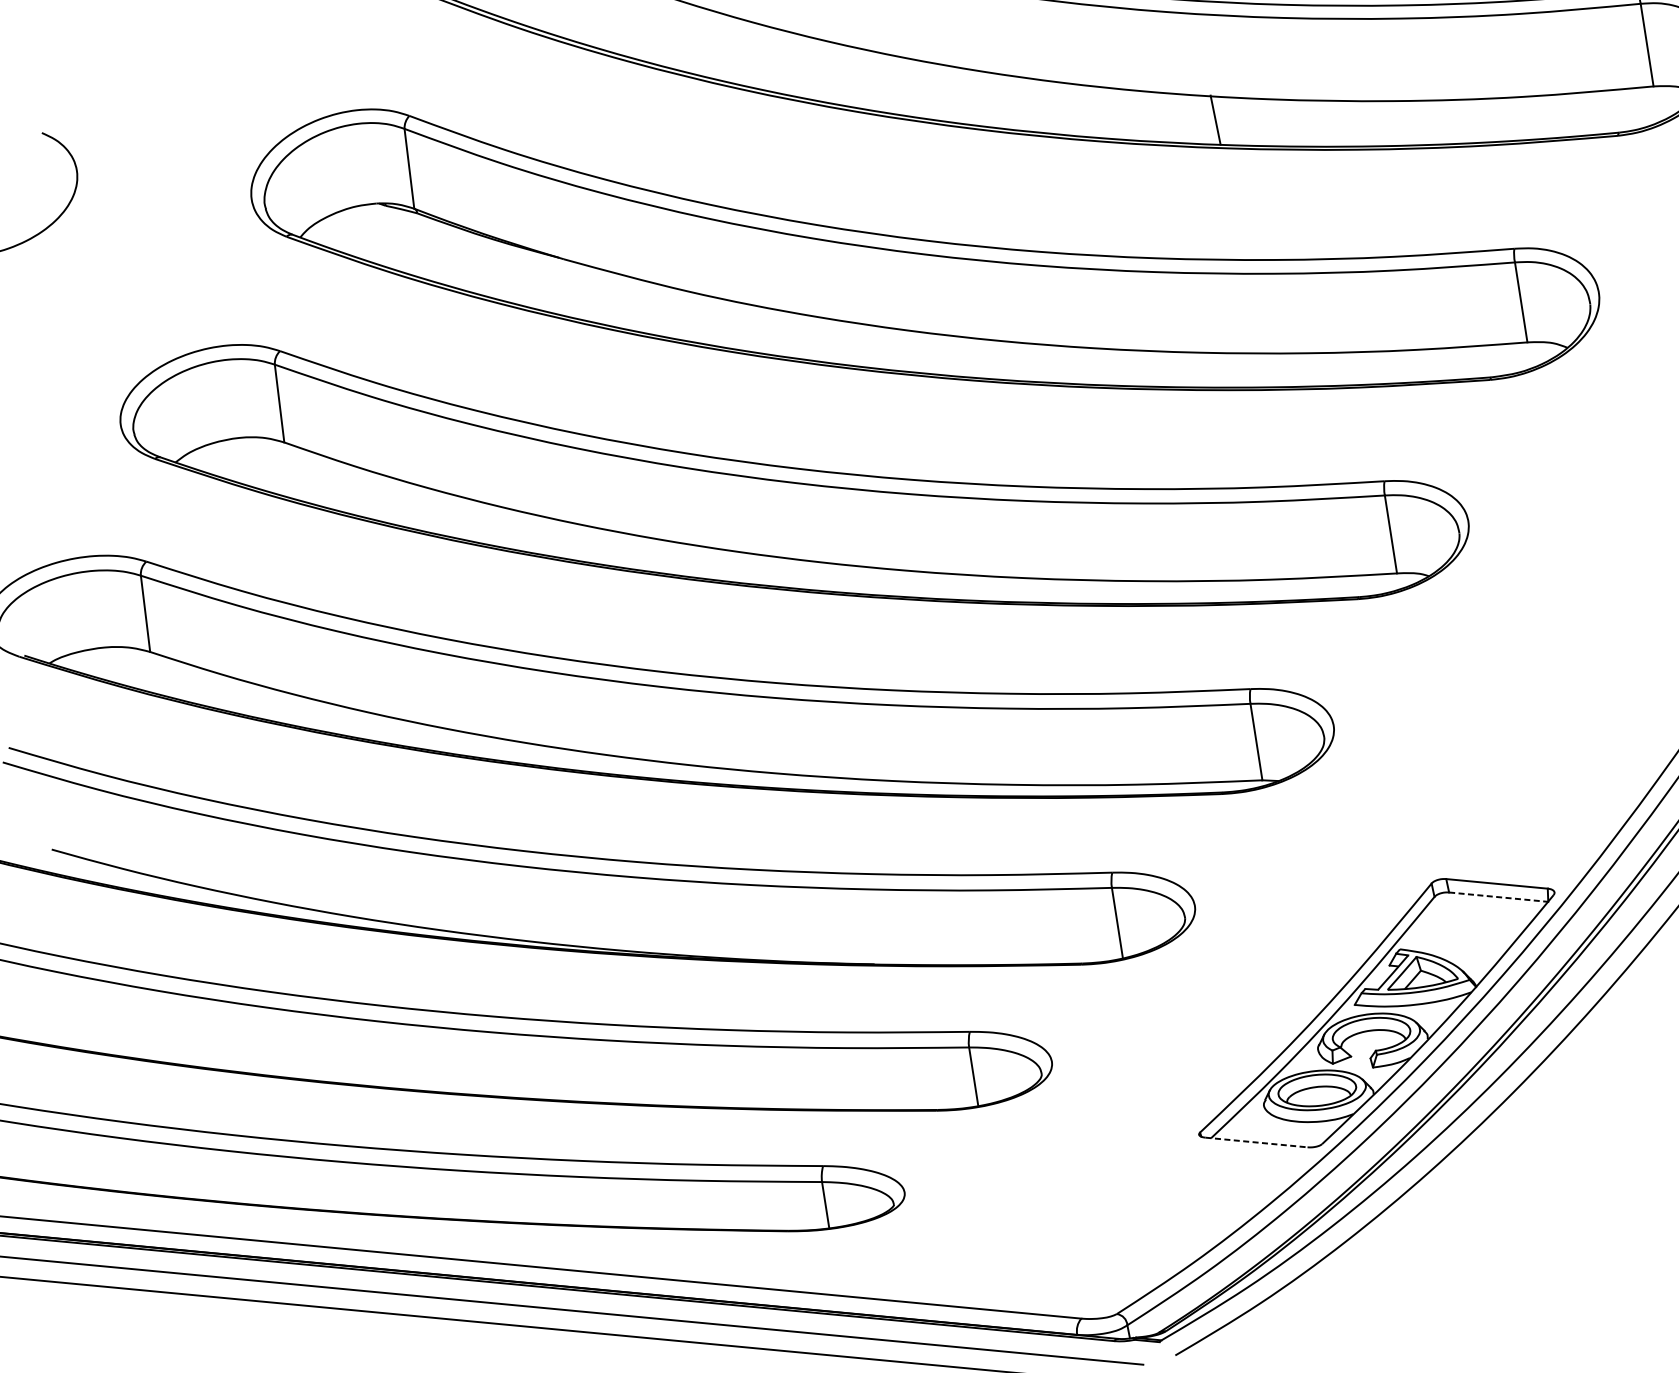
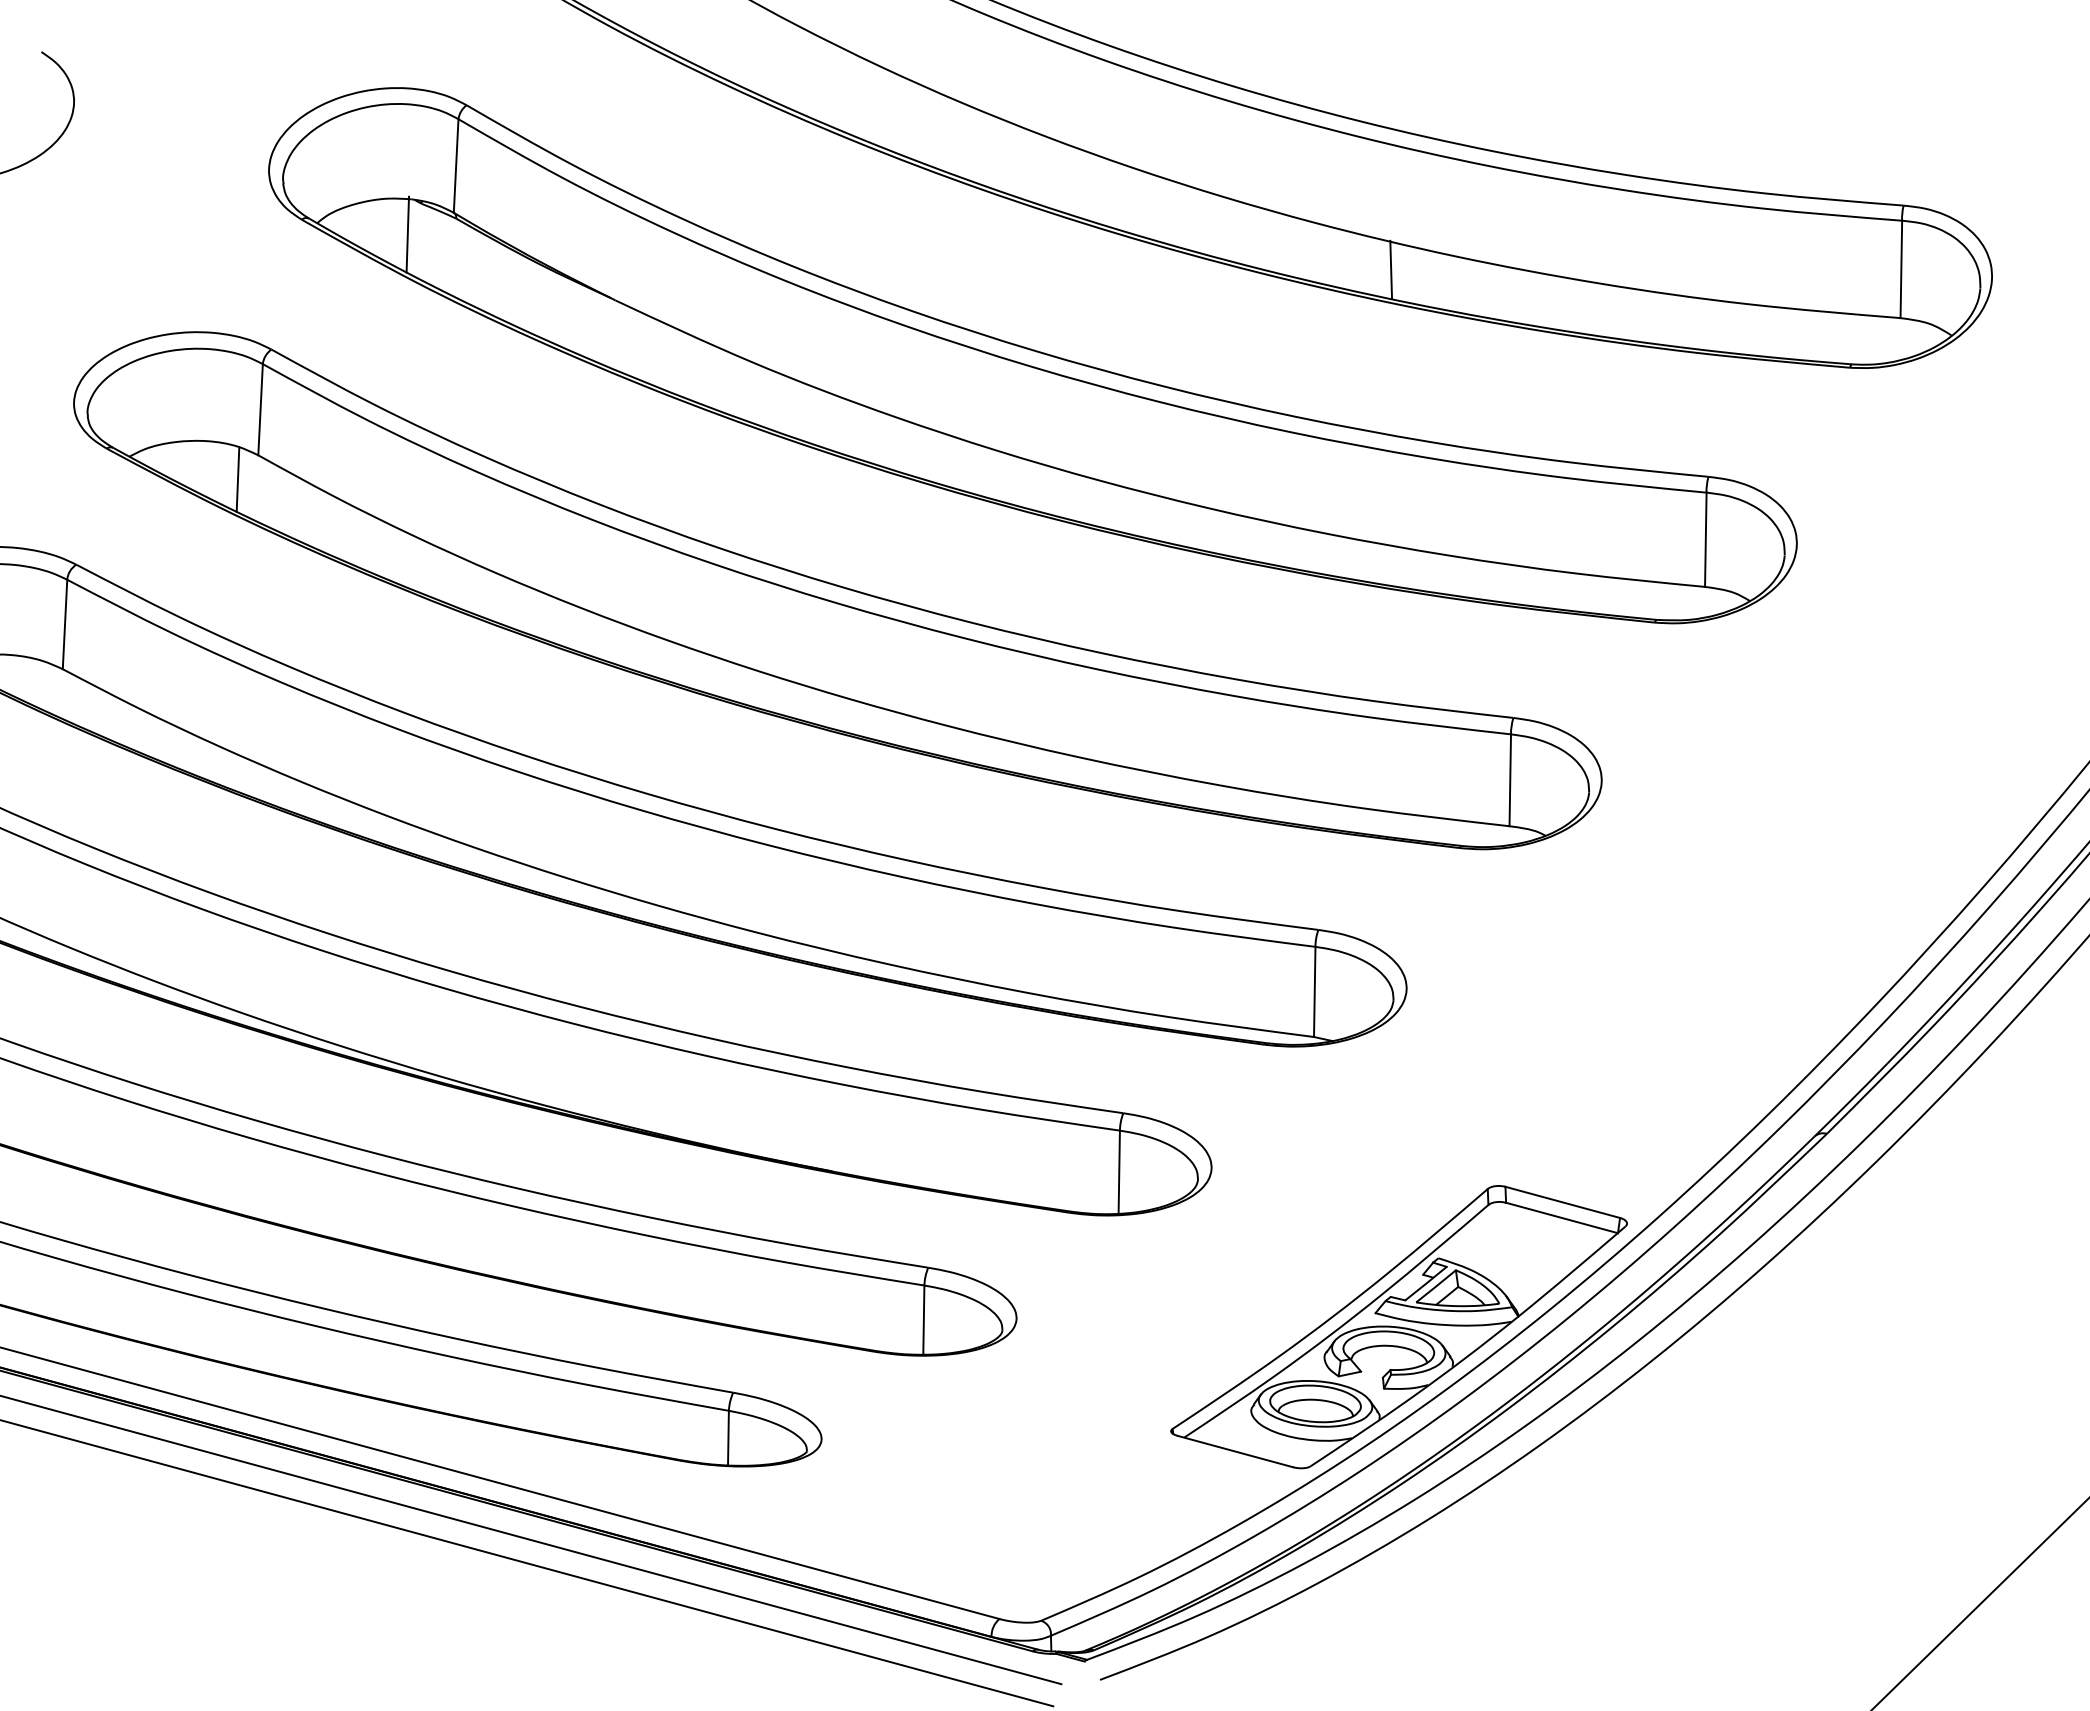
line: (378, 233) -> (407, 234), added
line: (270, 465) -> (237, 479), added
line: (1499, 897) -> (1562, 1218), dashed -> solid
line: (1256, 1142) -> (1235, 1451), dashed -> solid

